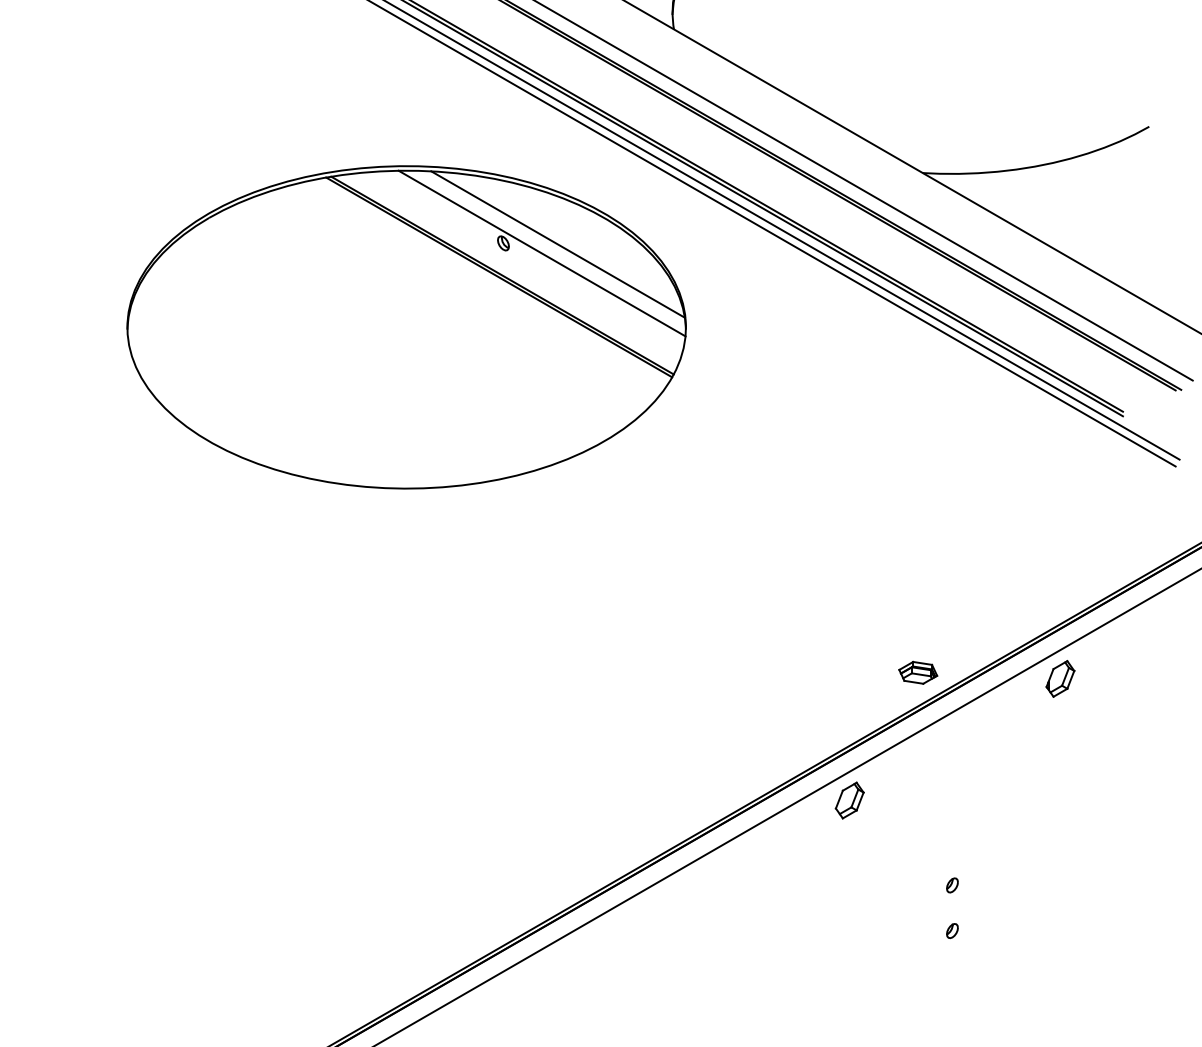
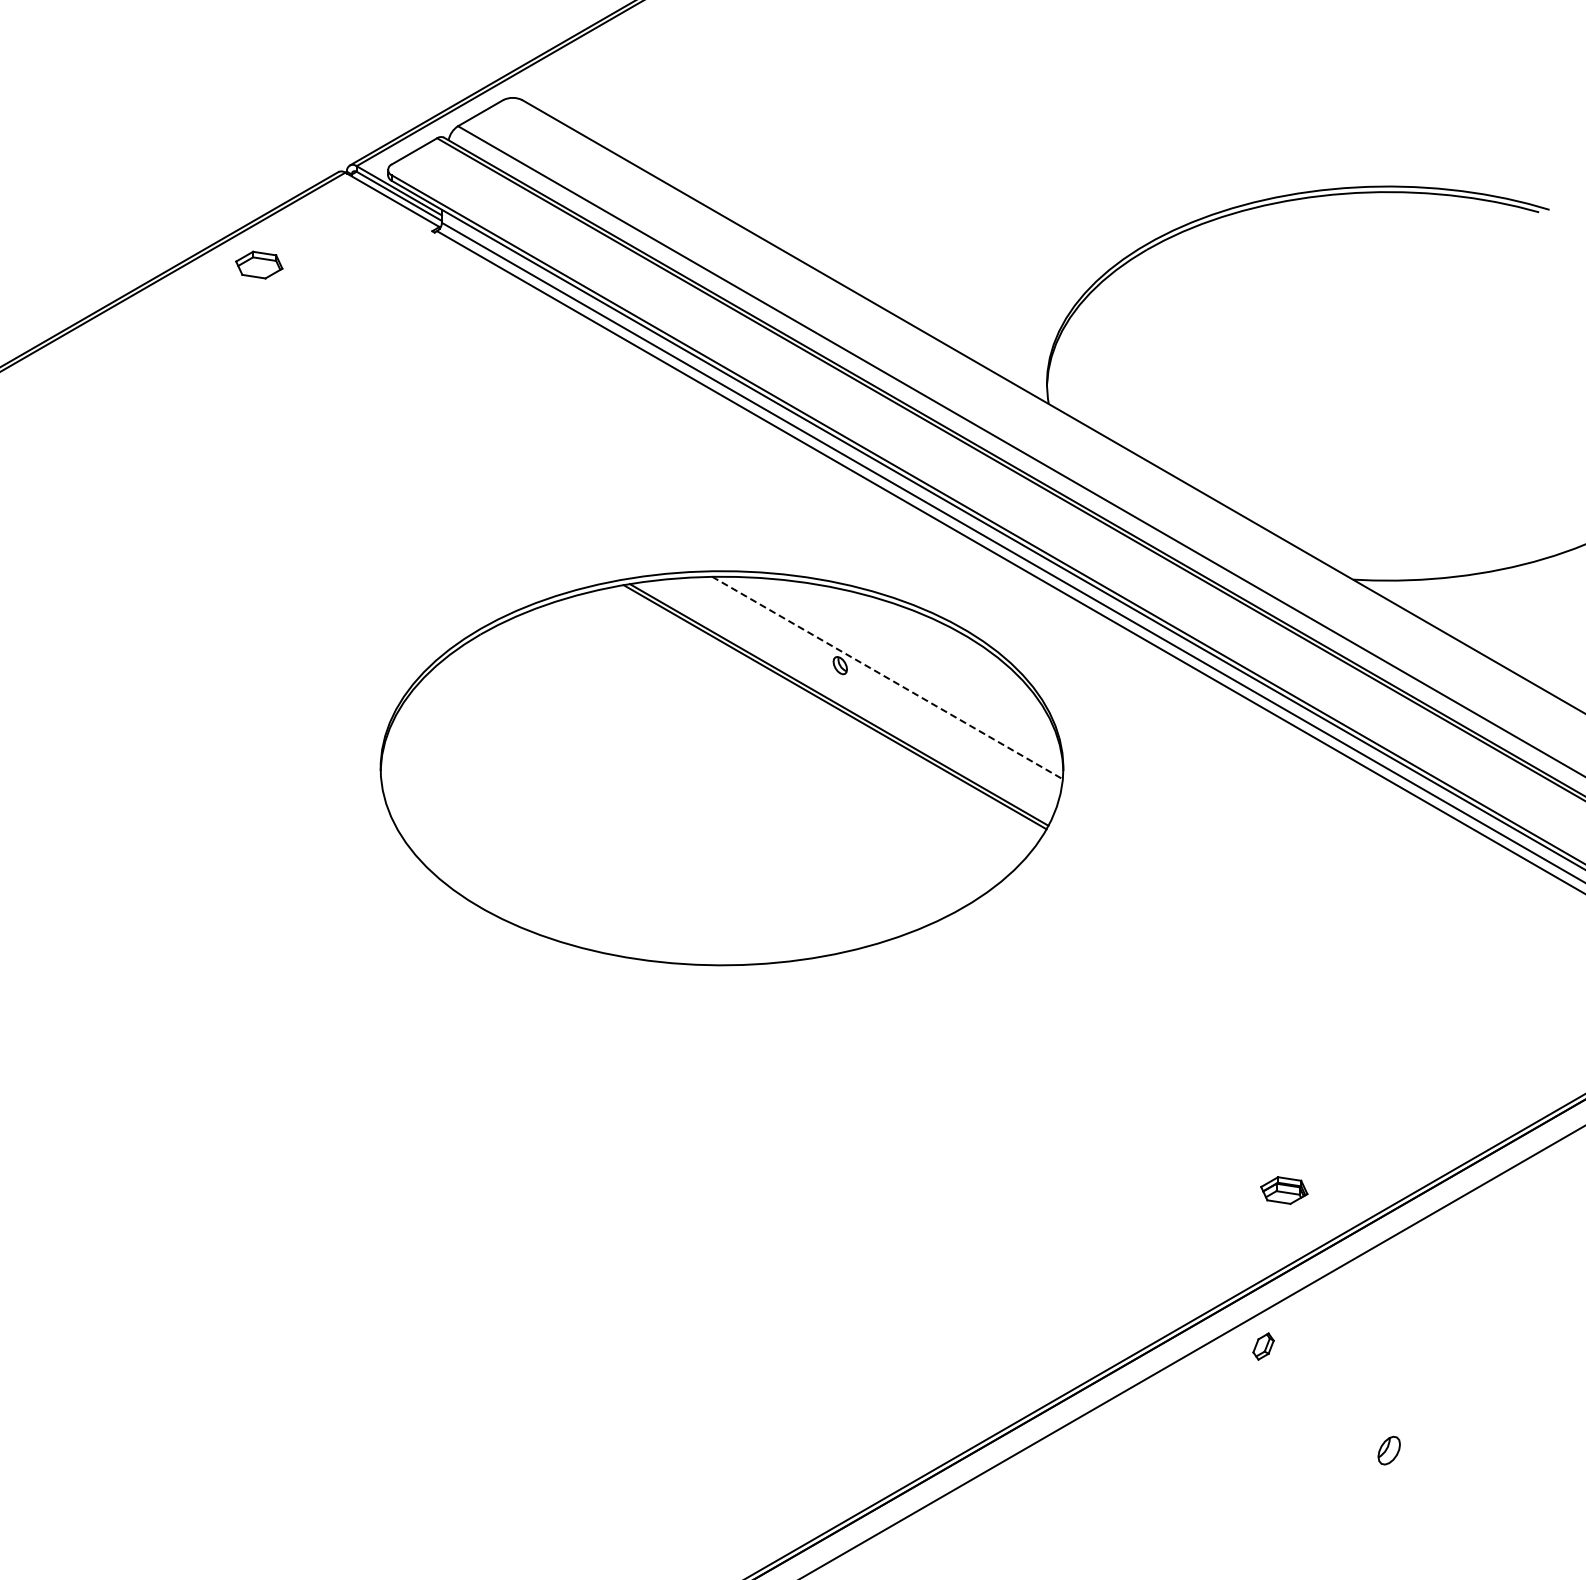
line: (558, 244) -> (907, 666), removed
line: (542, 253) -> (888, 678), solid -> dashed
part: (918, 672) -> (1284, 1190), moved
part: (1060, 678) -> (1521, 1197), removed
part: (849, 800) -> (1263, 1346), size x0.6
part: (951, 884) -> (1388, 1449), size x1.6
part: (951, 930) -> (1388, 1505), removed

